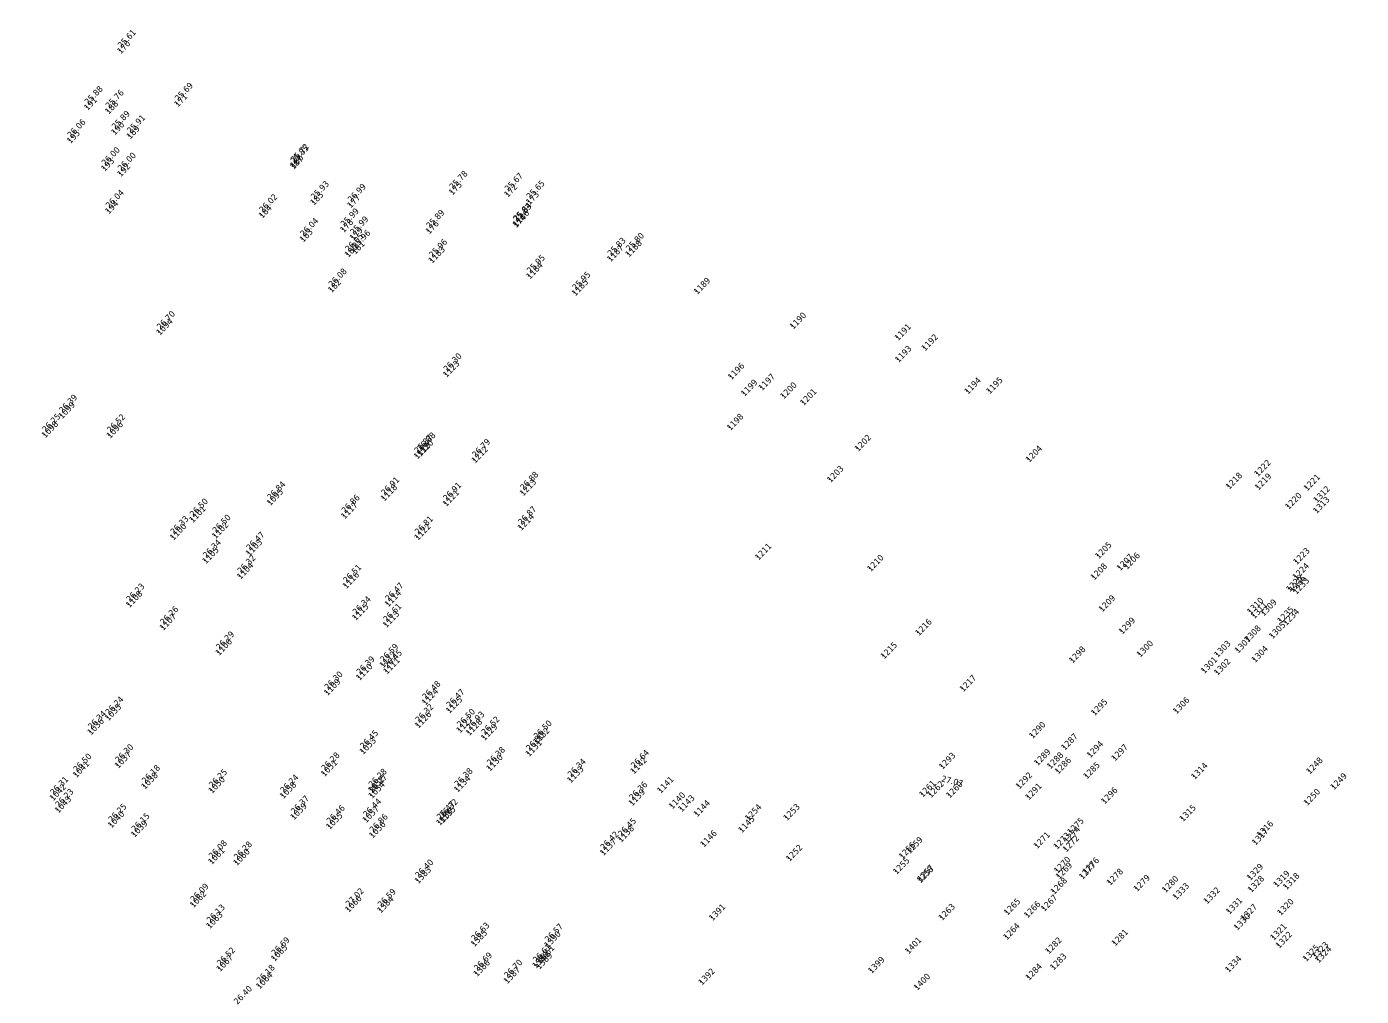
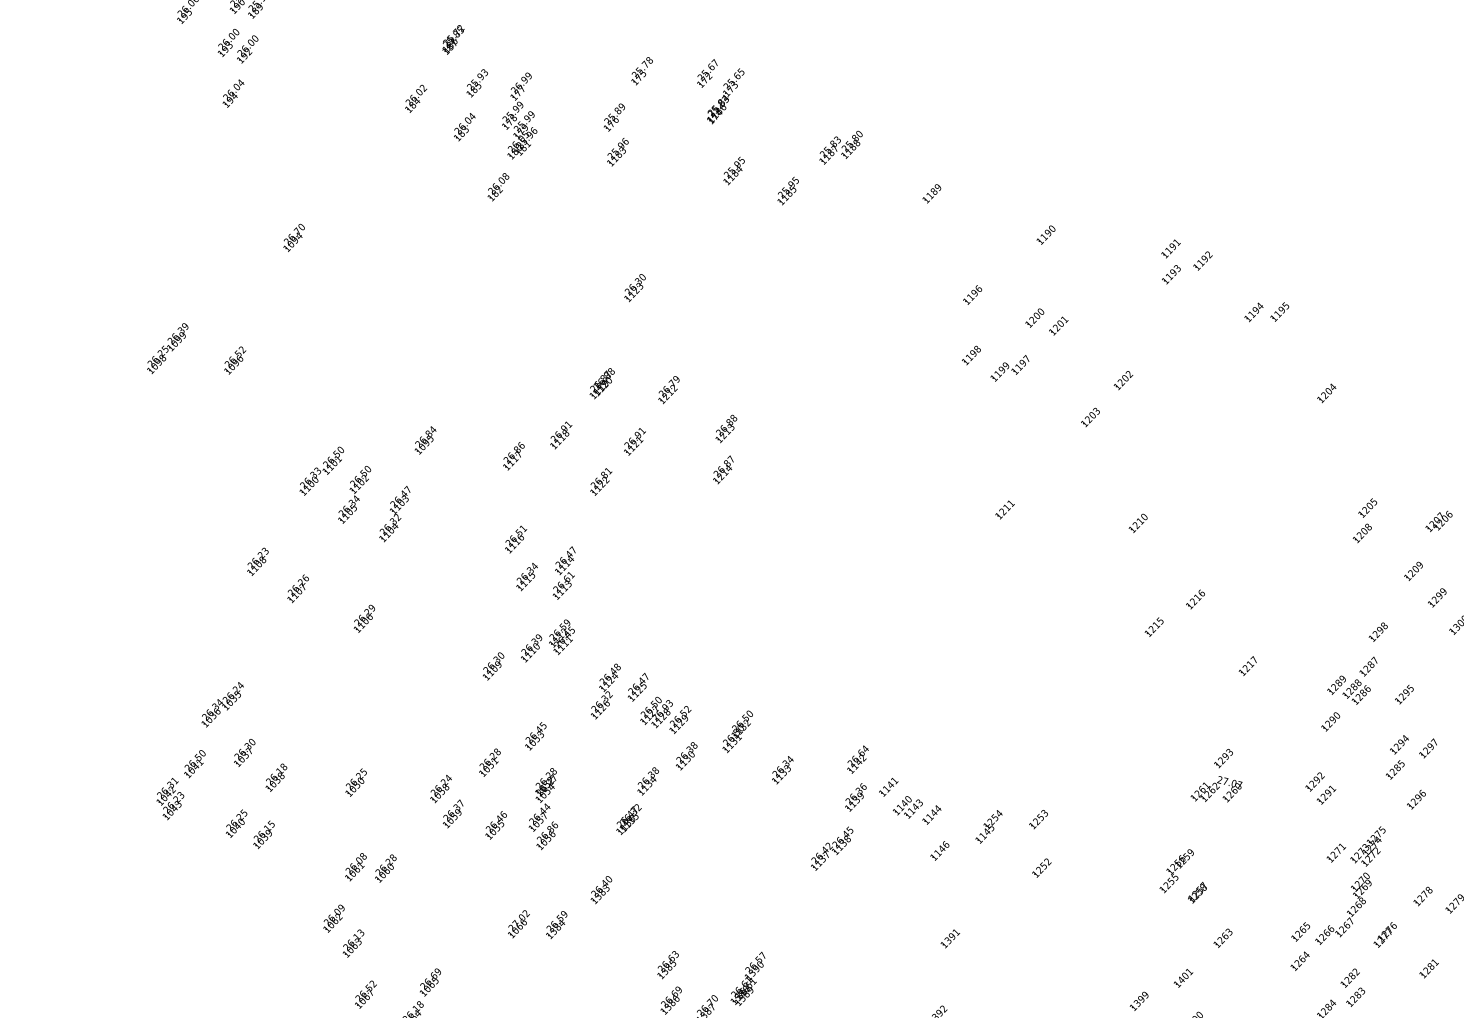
part: (757, 384) -> (1010, 368), moved
part: (1100, 560) -> (1364, 520), moved
part: (1055, 753) -> (1352, 680), moved
part: (1088, 867) -> (1384, 934), moved

